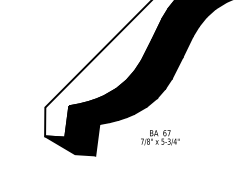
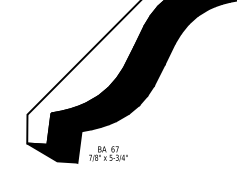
text: (160, 137) -> (108, 153), moved

